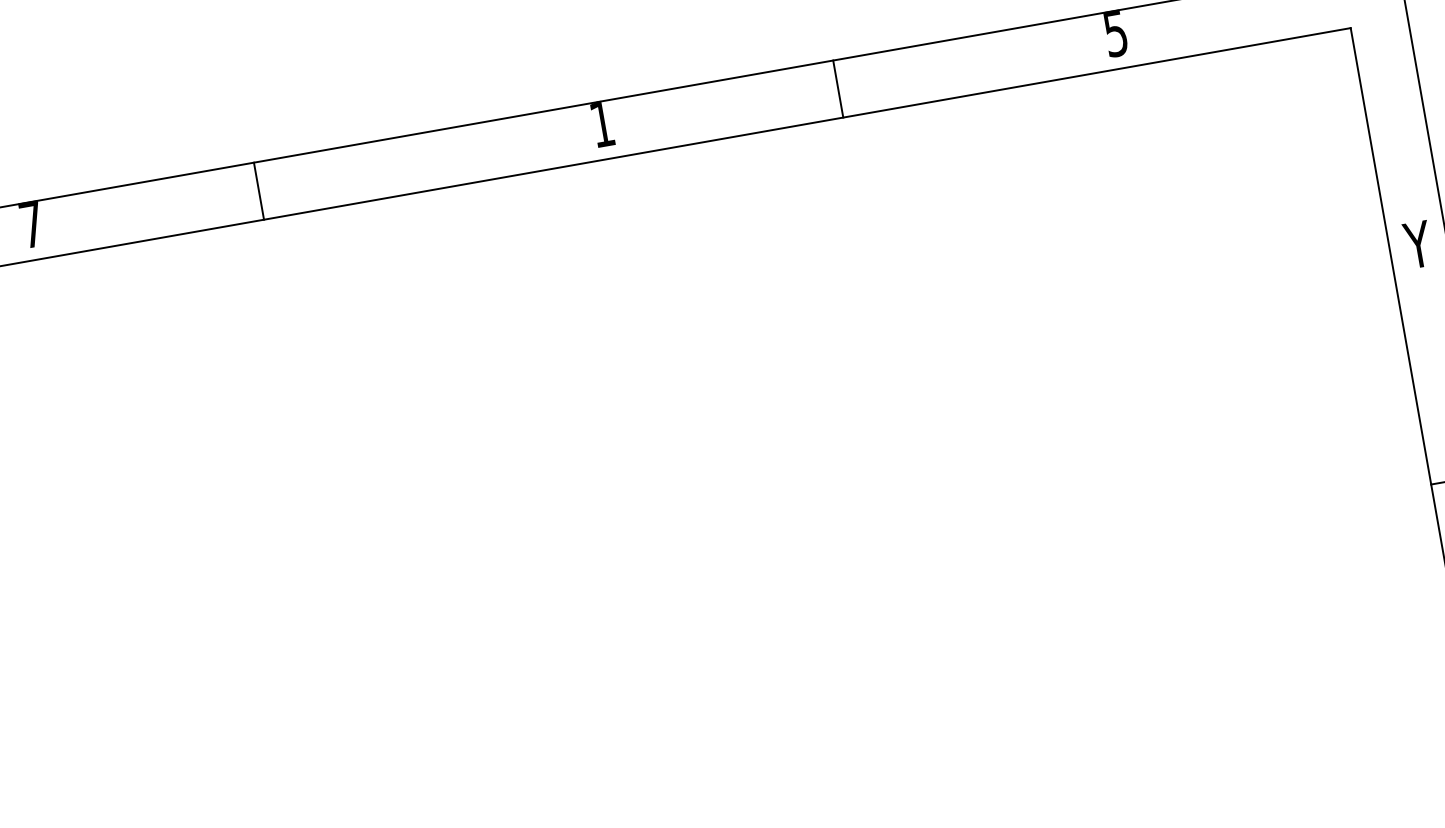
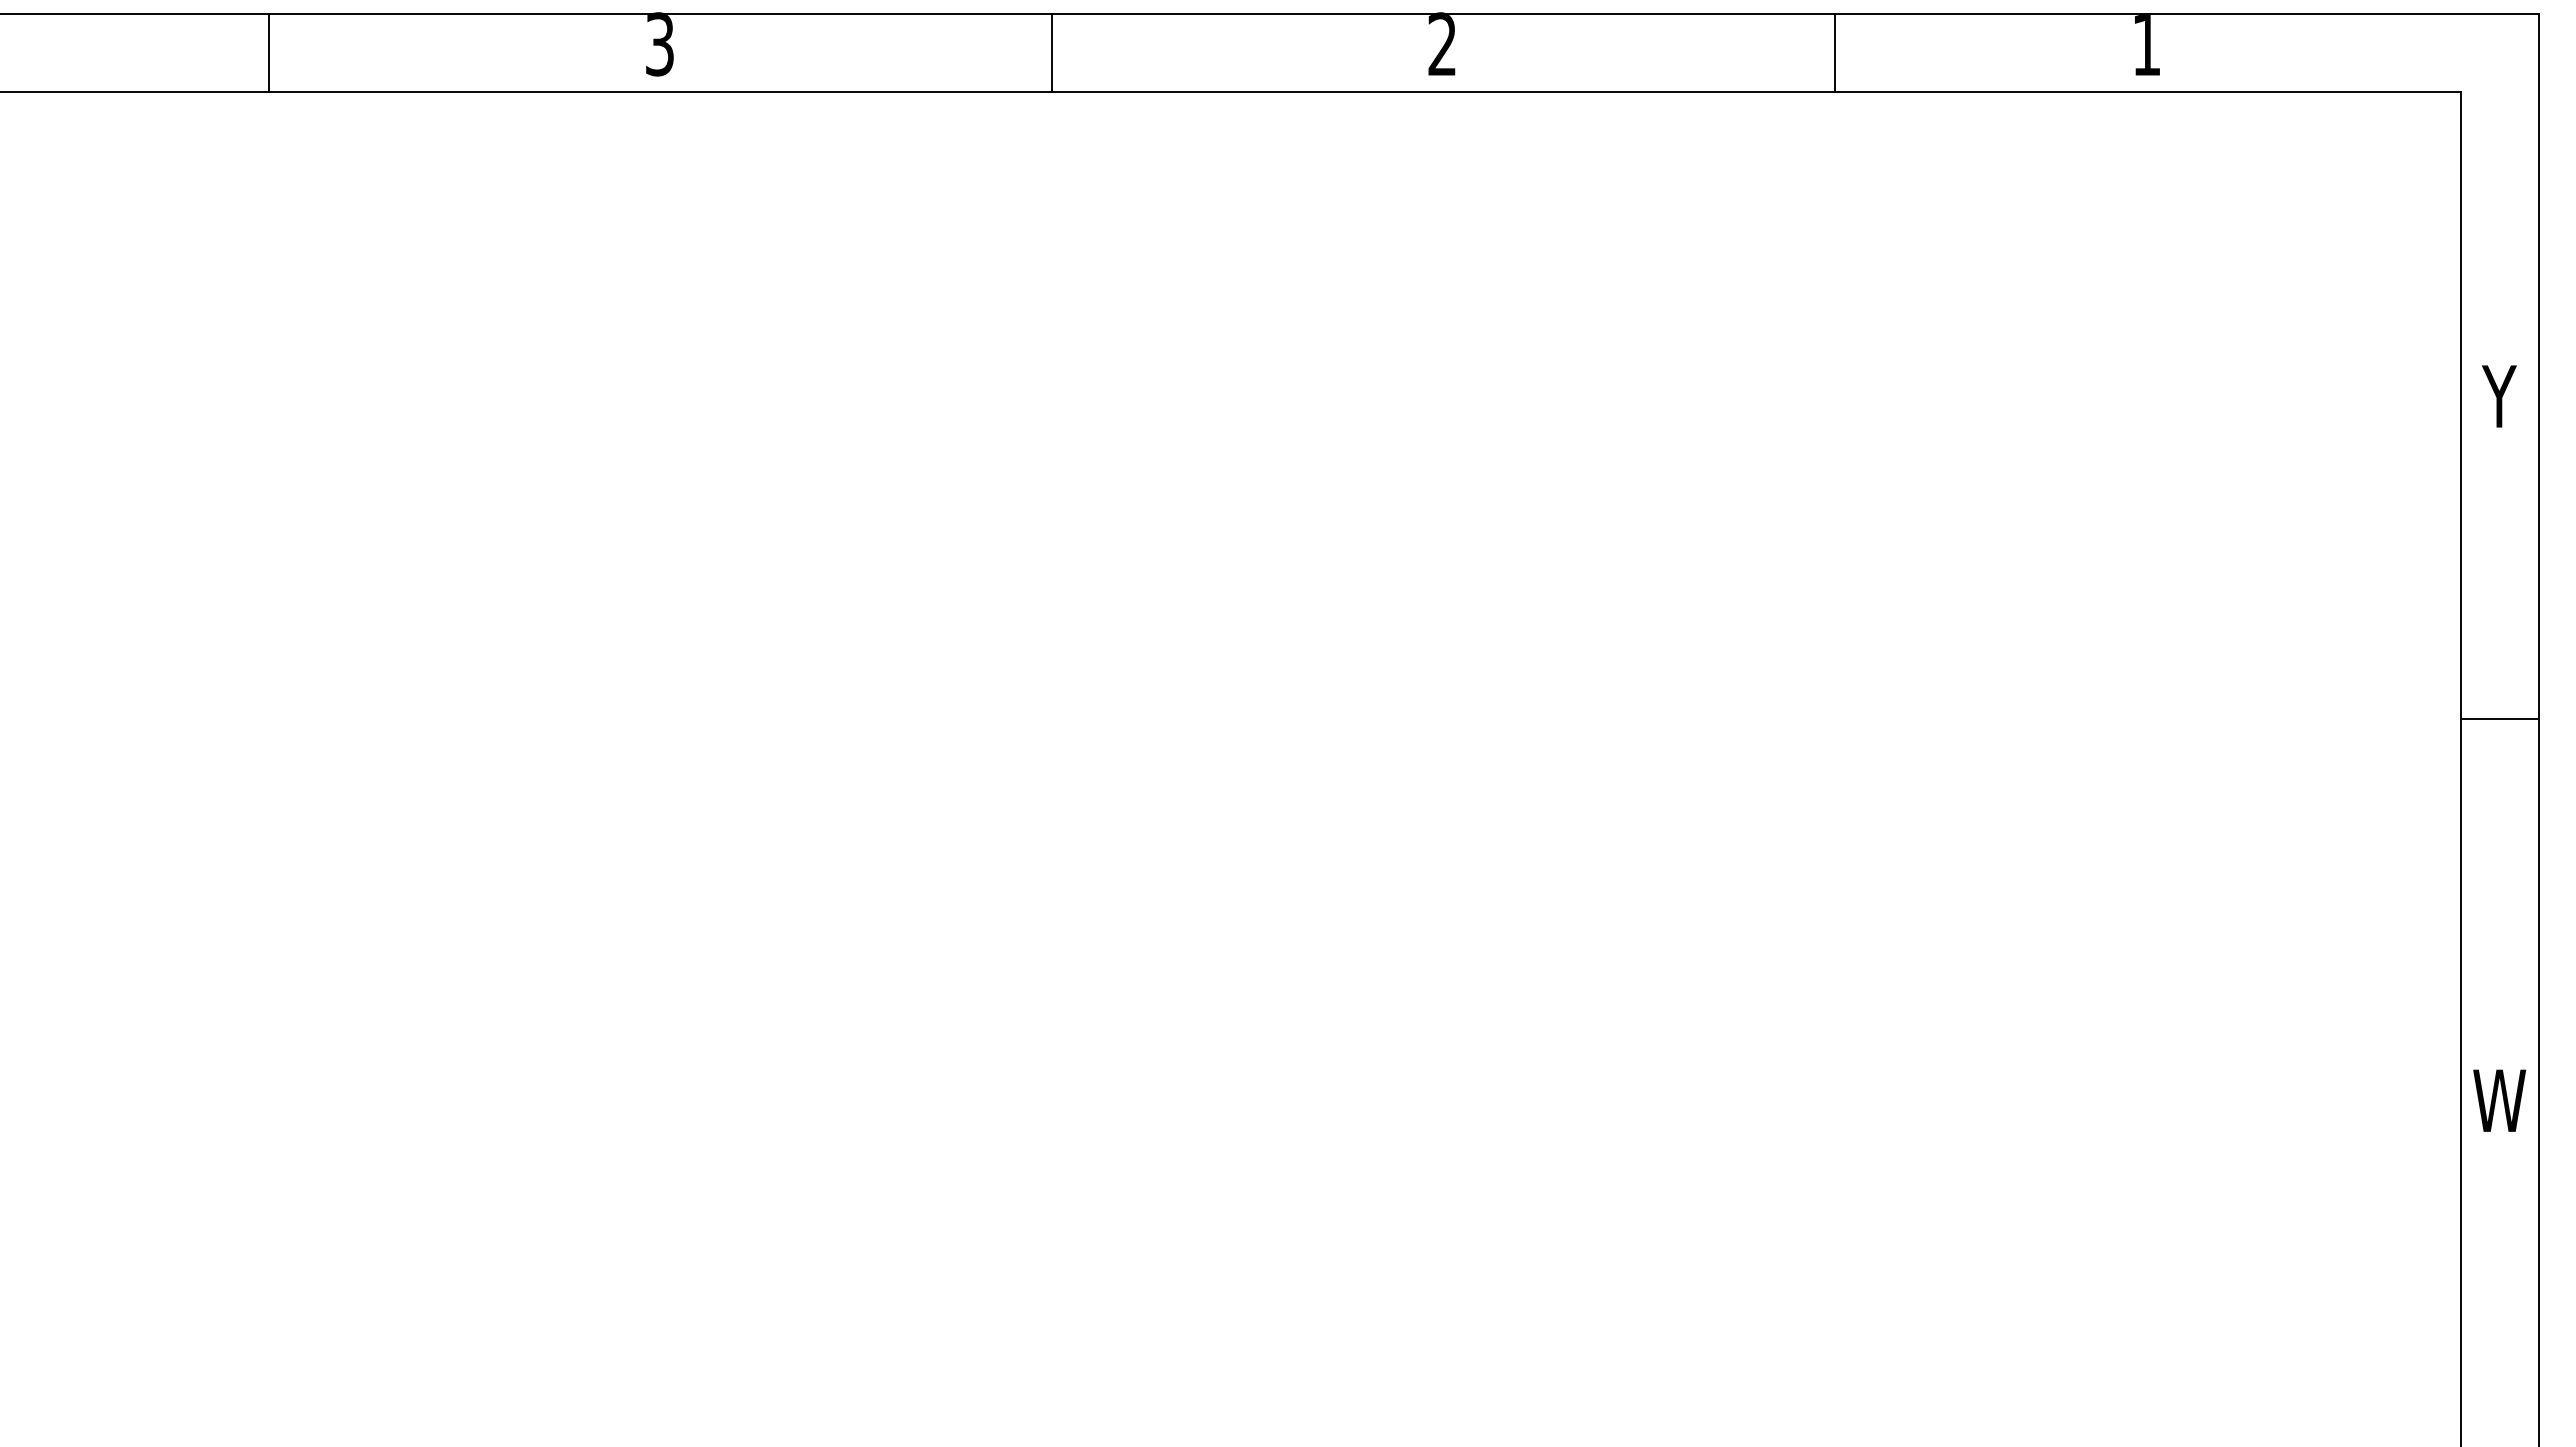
text: (1115, 34) -> (2146, 45), 5 -> 1
line: (838, 89) -> (1834, 53), moved
text: (601, 123) -> (1441, 43), 1 -> 2
line: (258, 191) -> (1051, 53), moved
text: (31, 224) -> (659, 44), 7 -> 3

